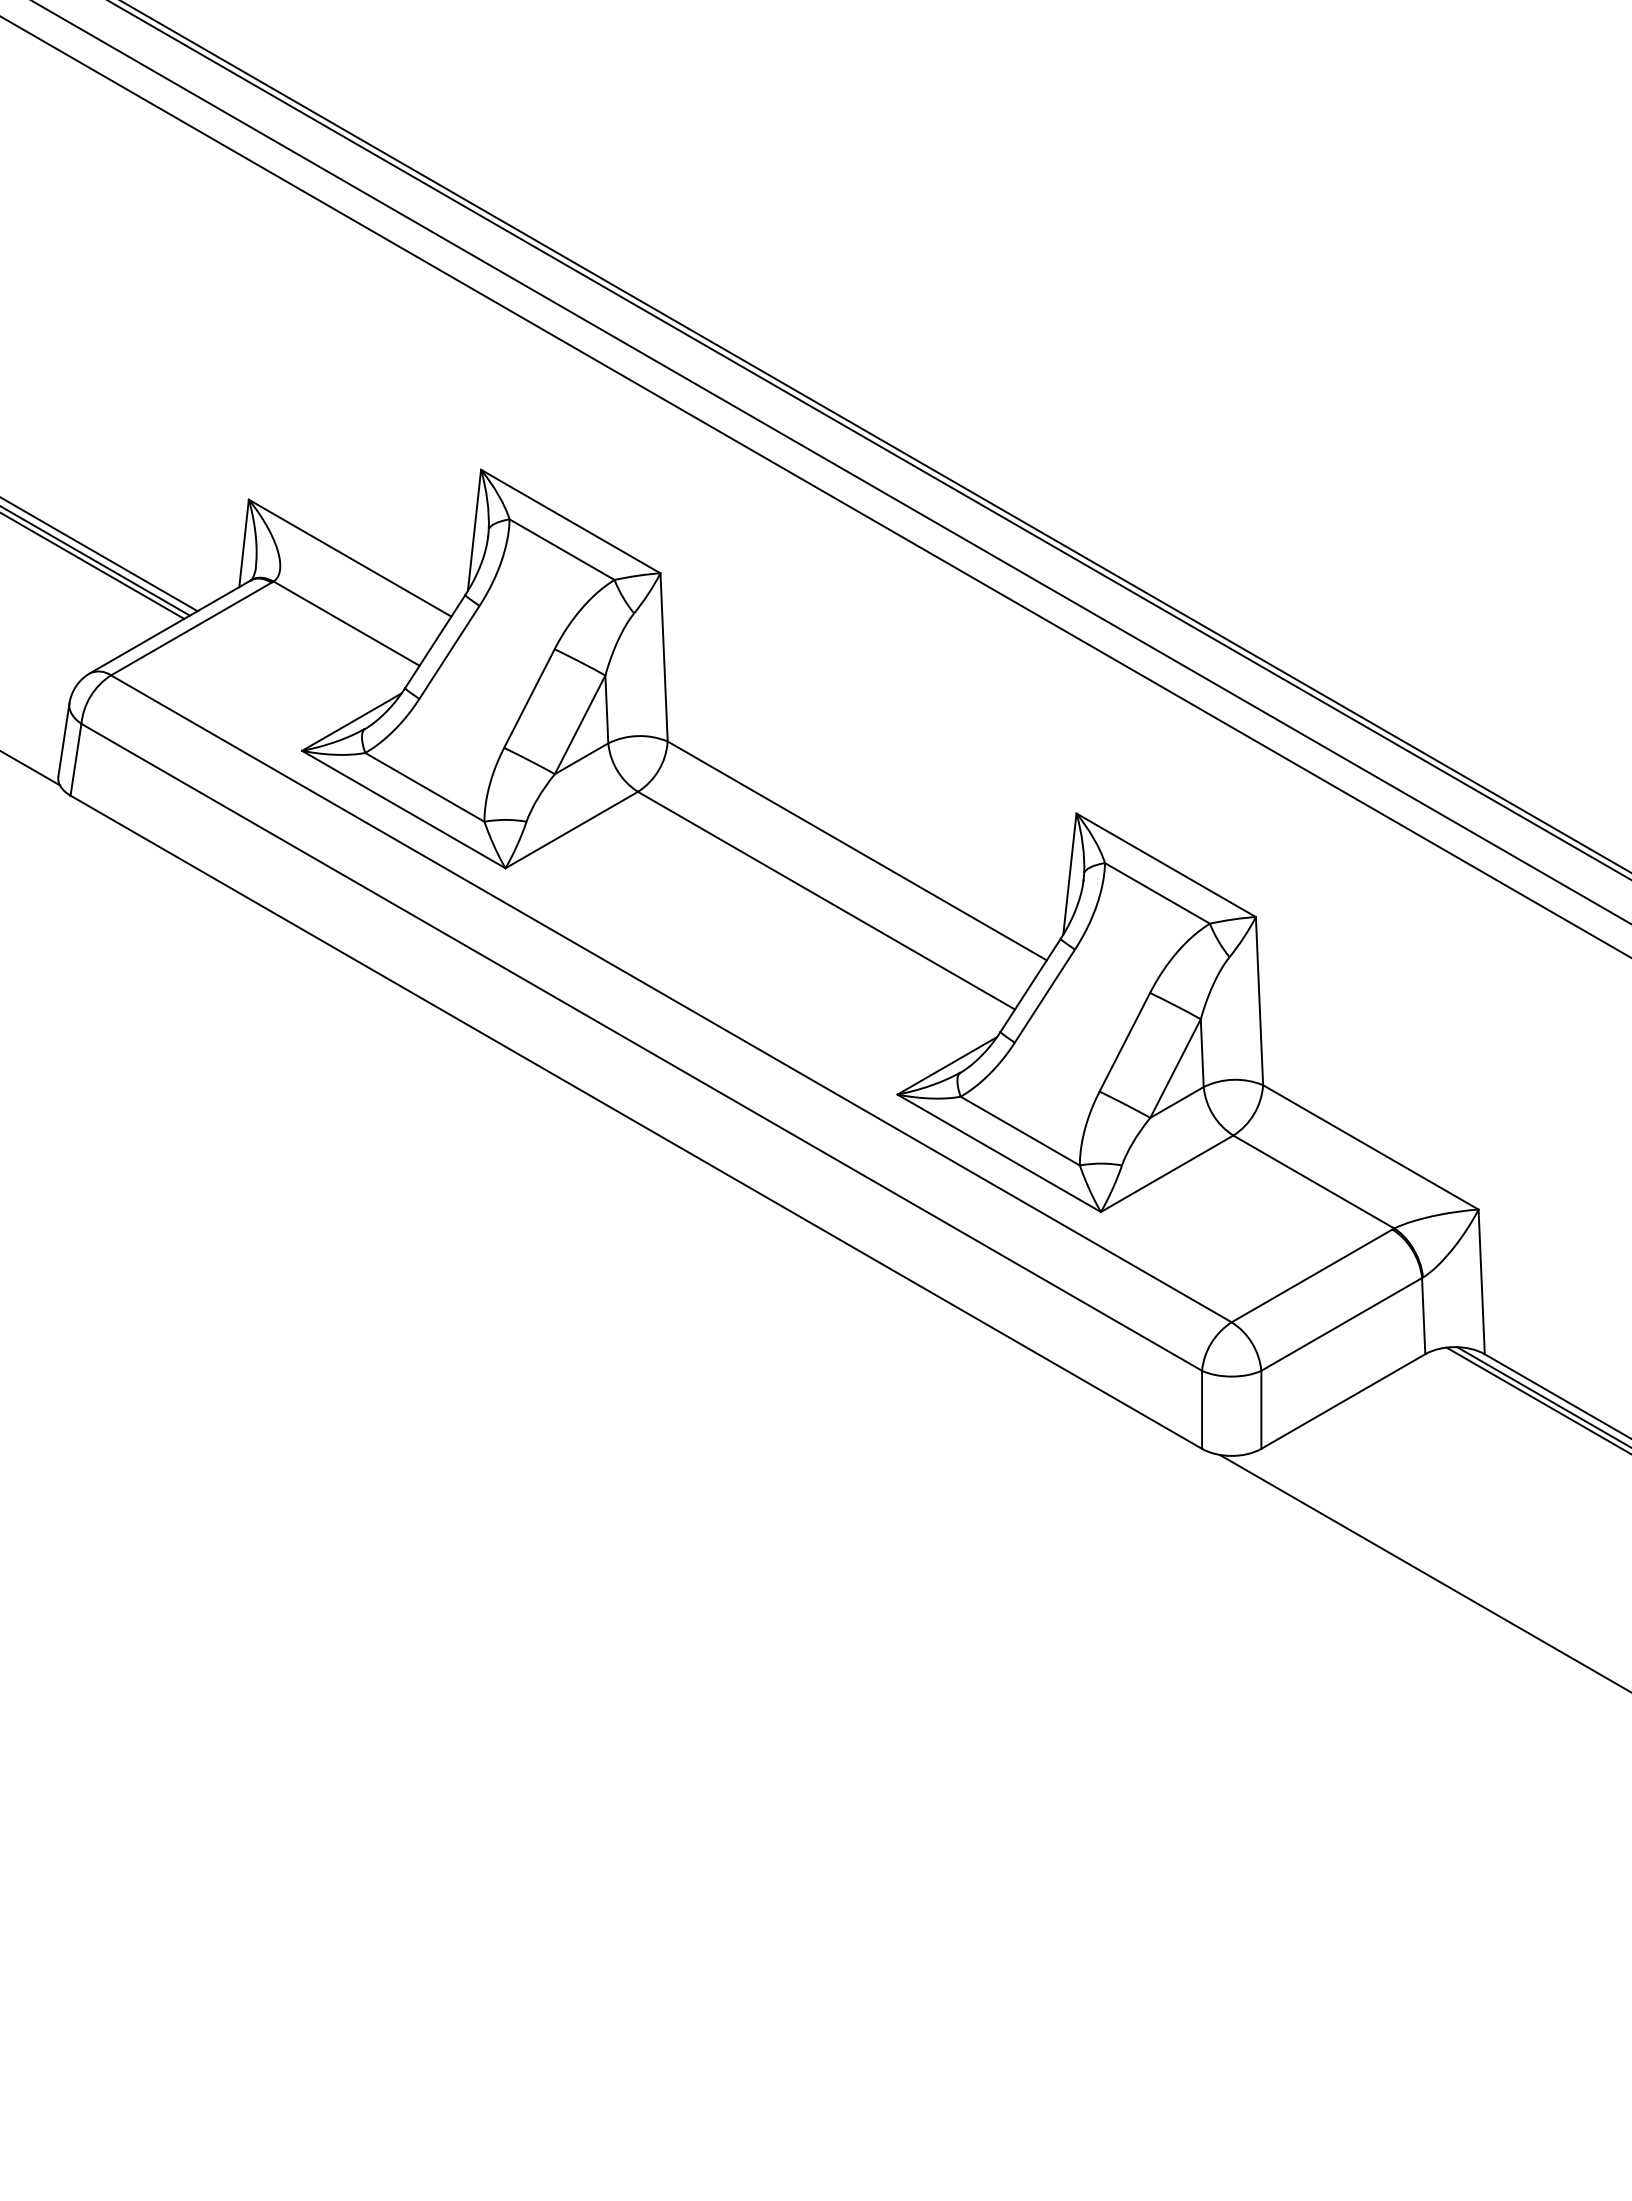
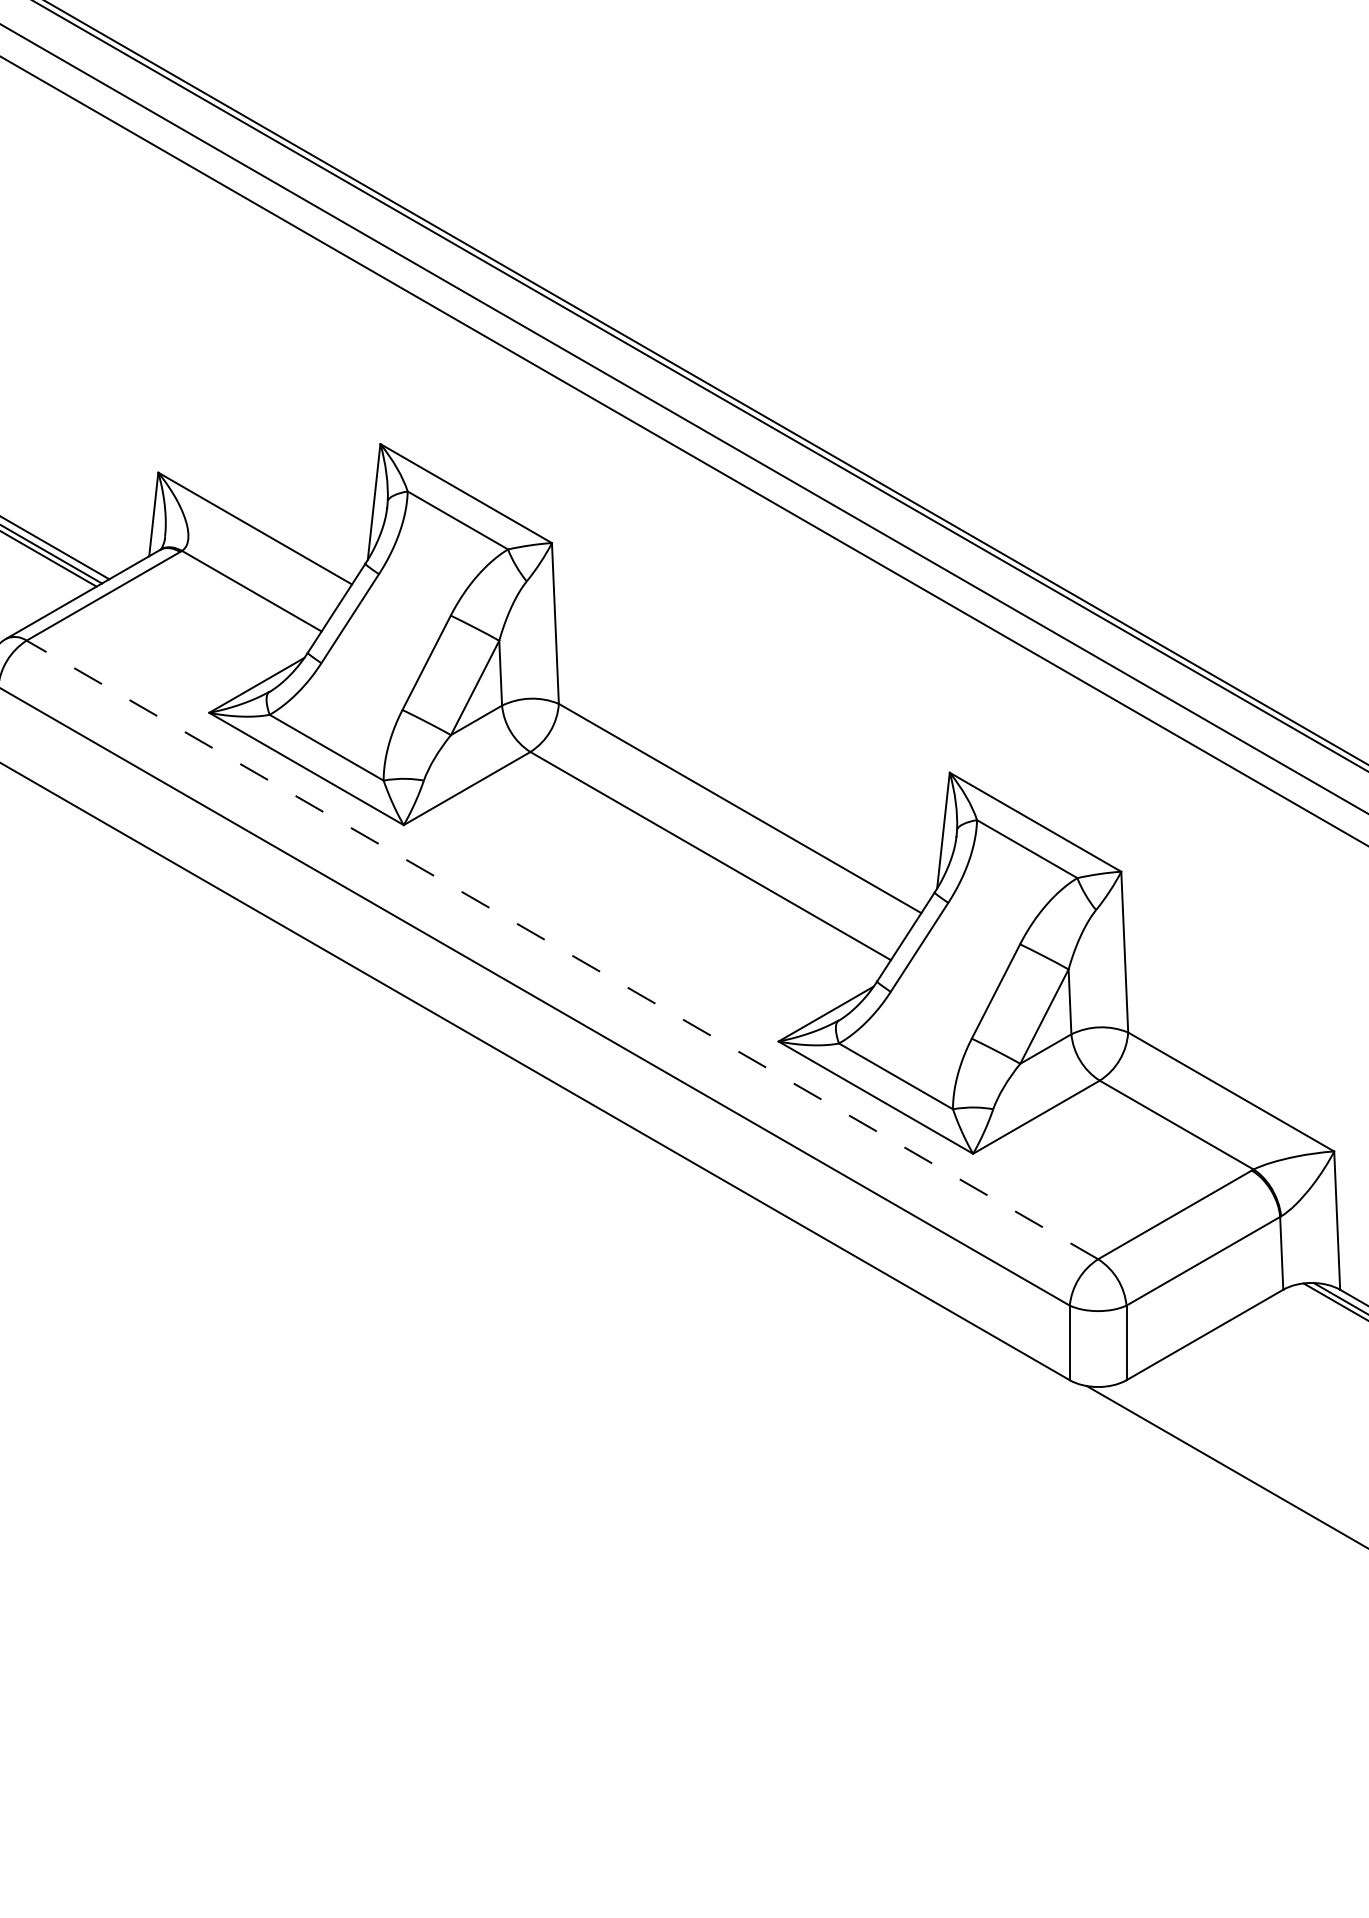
line: (671, 998) -> (562, 949), solid -> dashed

